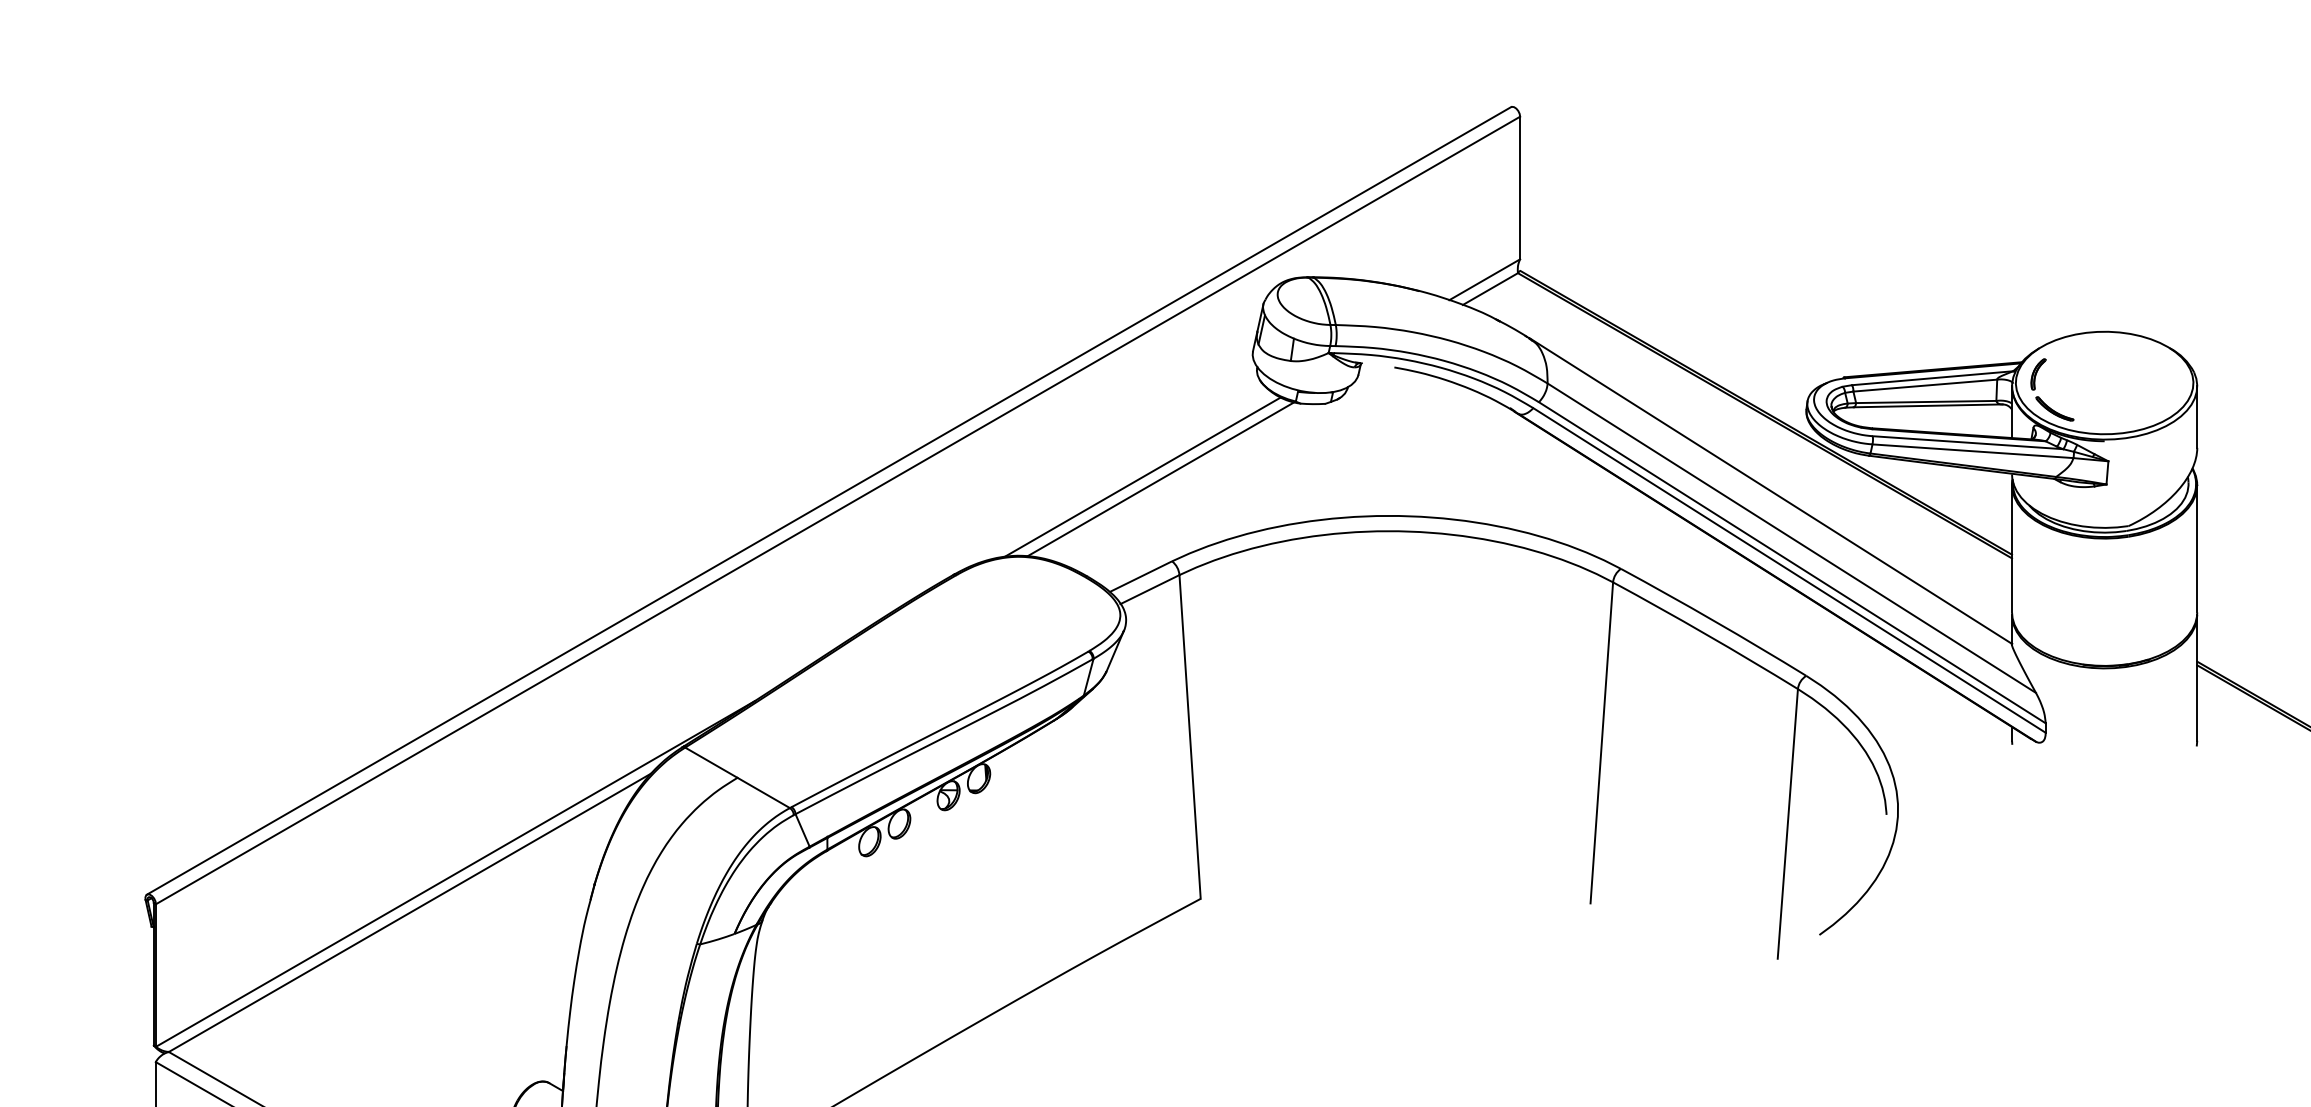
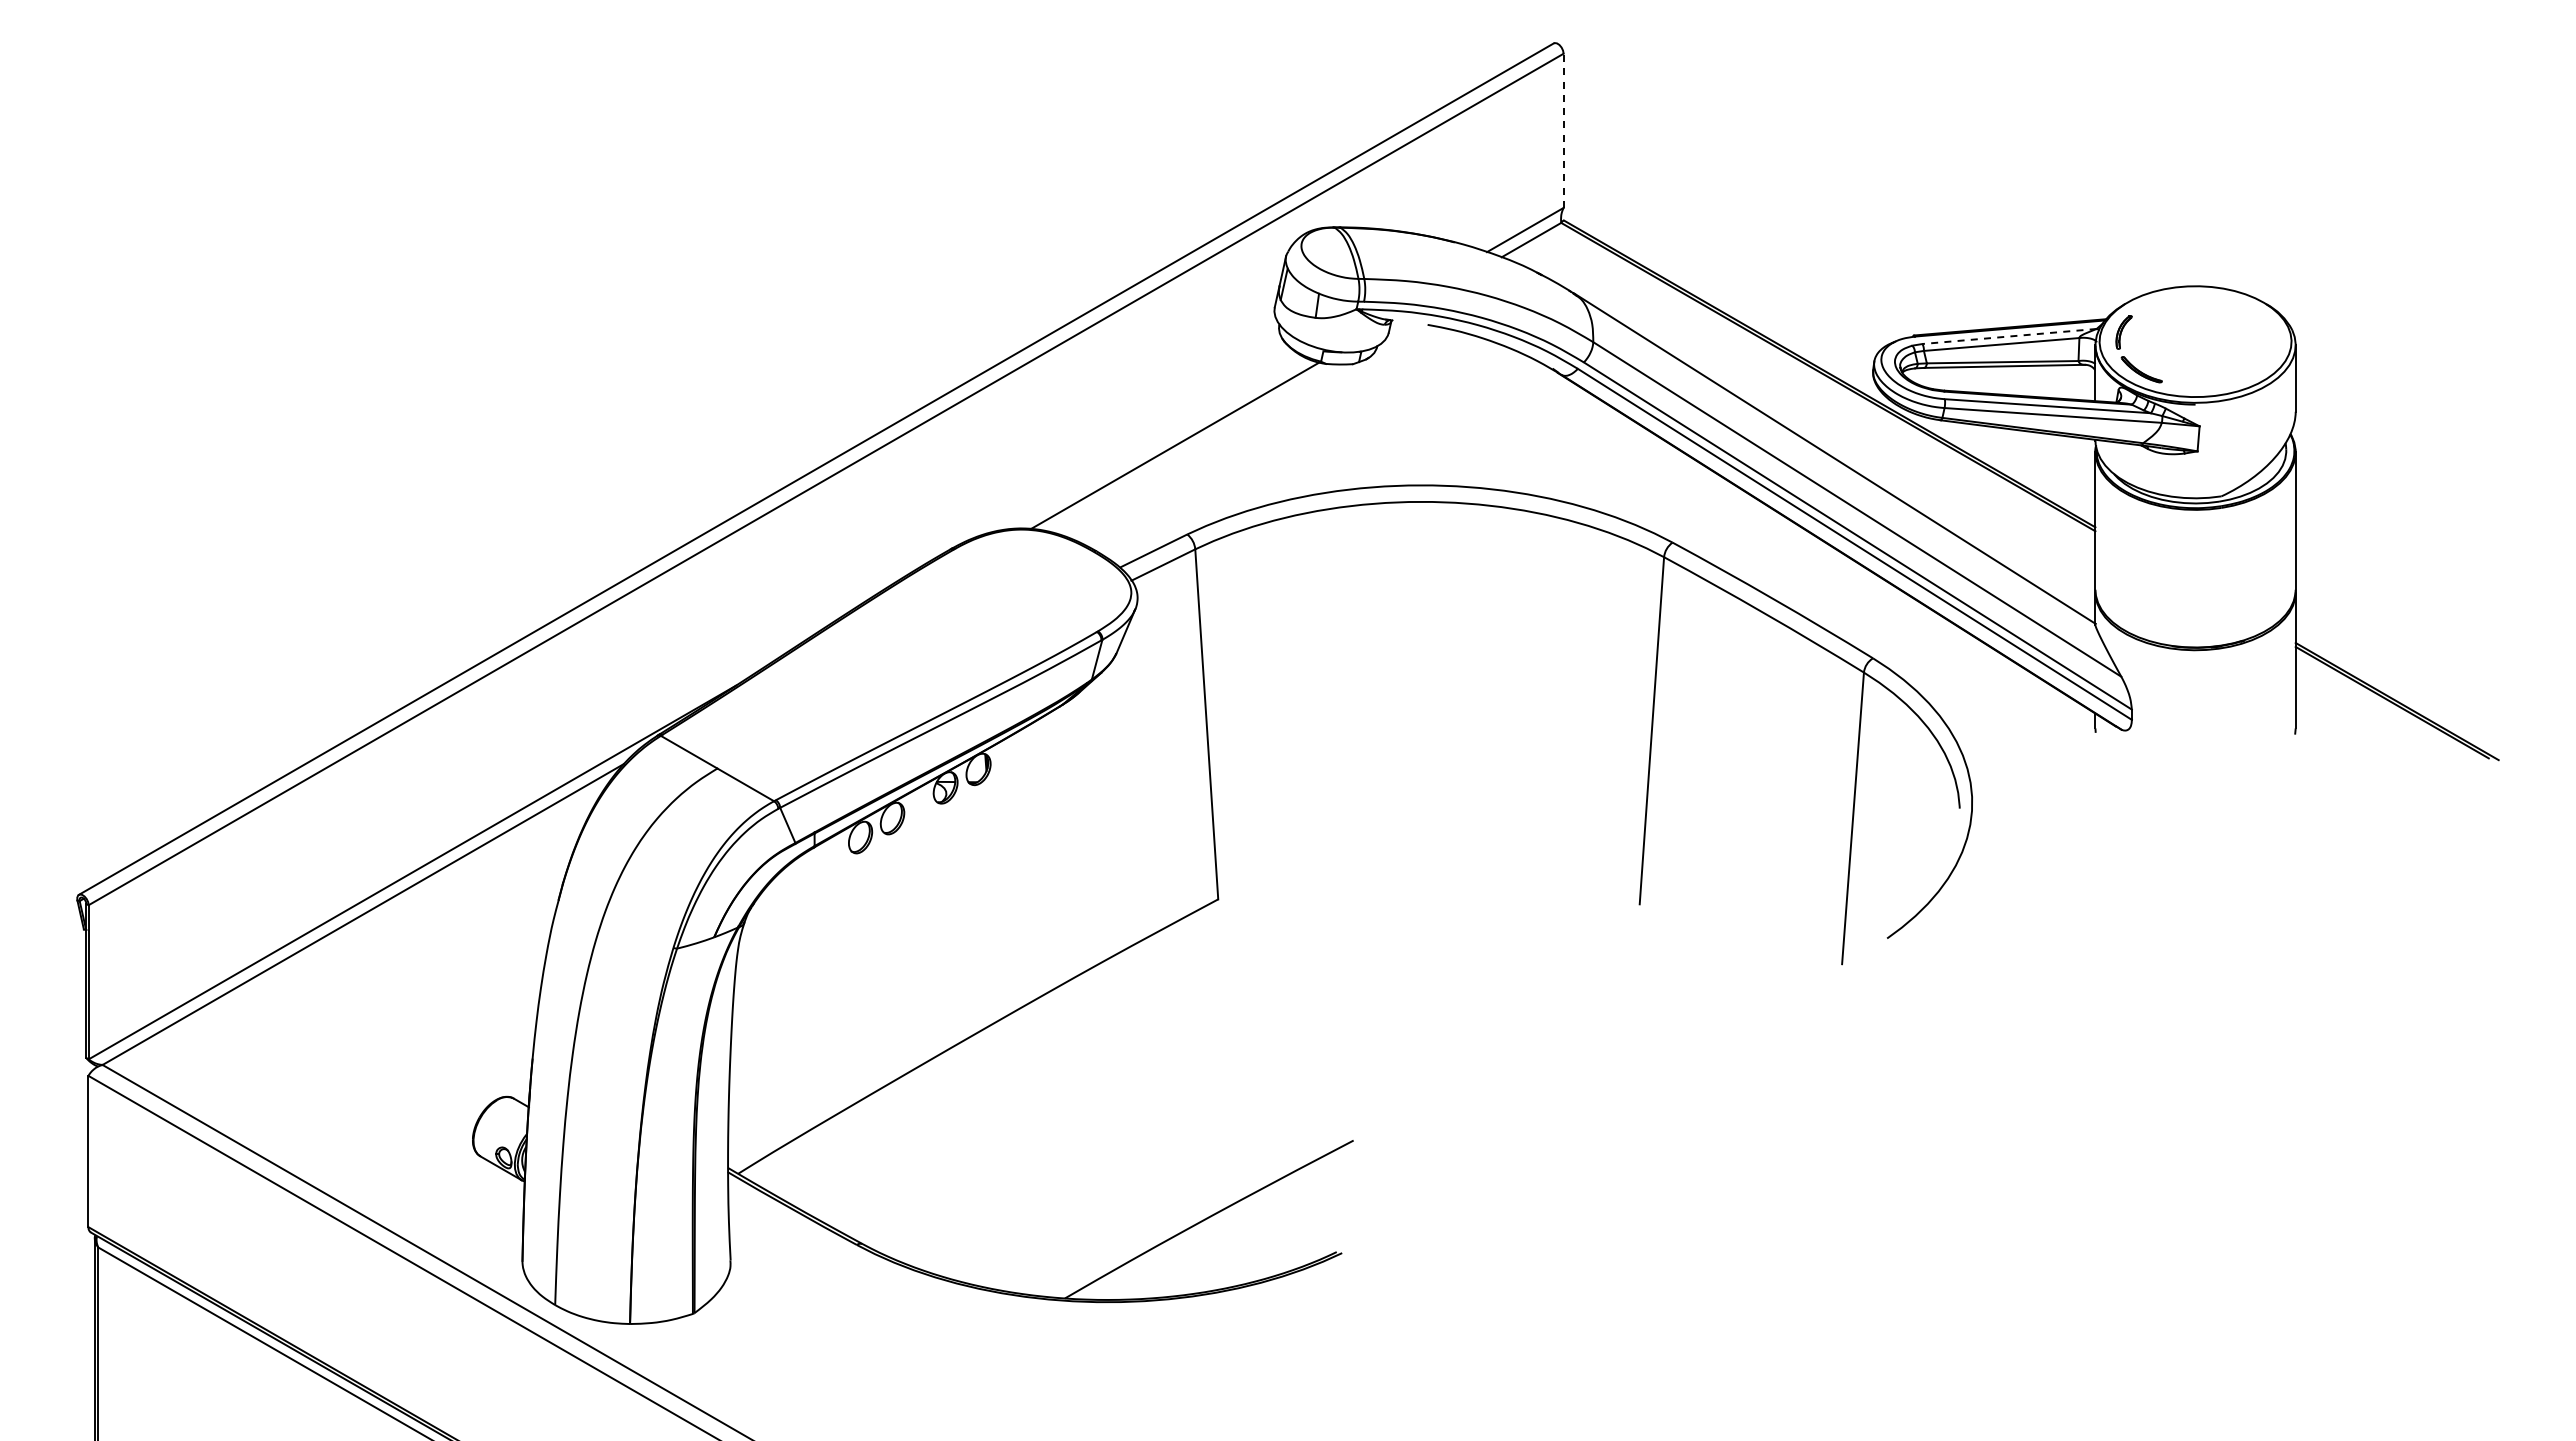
line: (1520, 187) -> (1563, 130), solid -> dashed
line: (1932, 378) -> (2009, 336), solid -> dashed
line: (1142, 477) -> (1155, 443), removed

